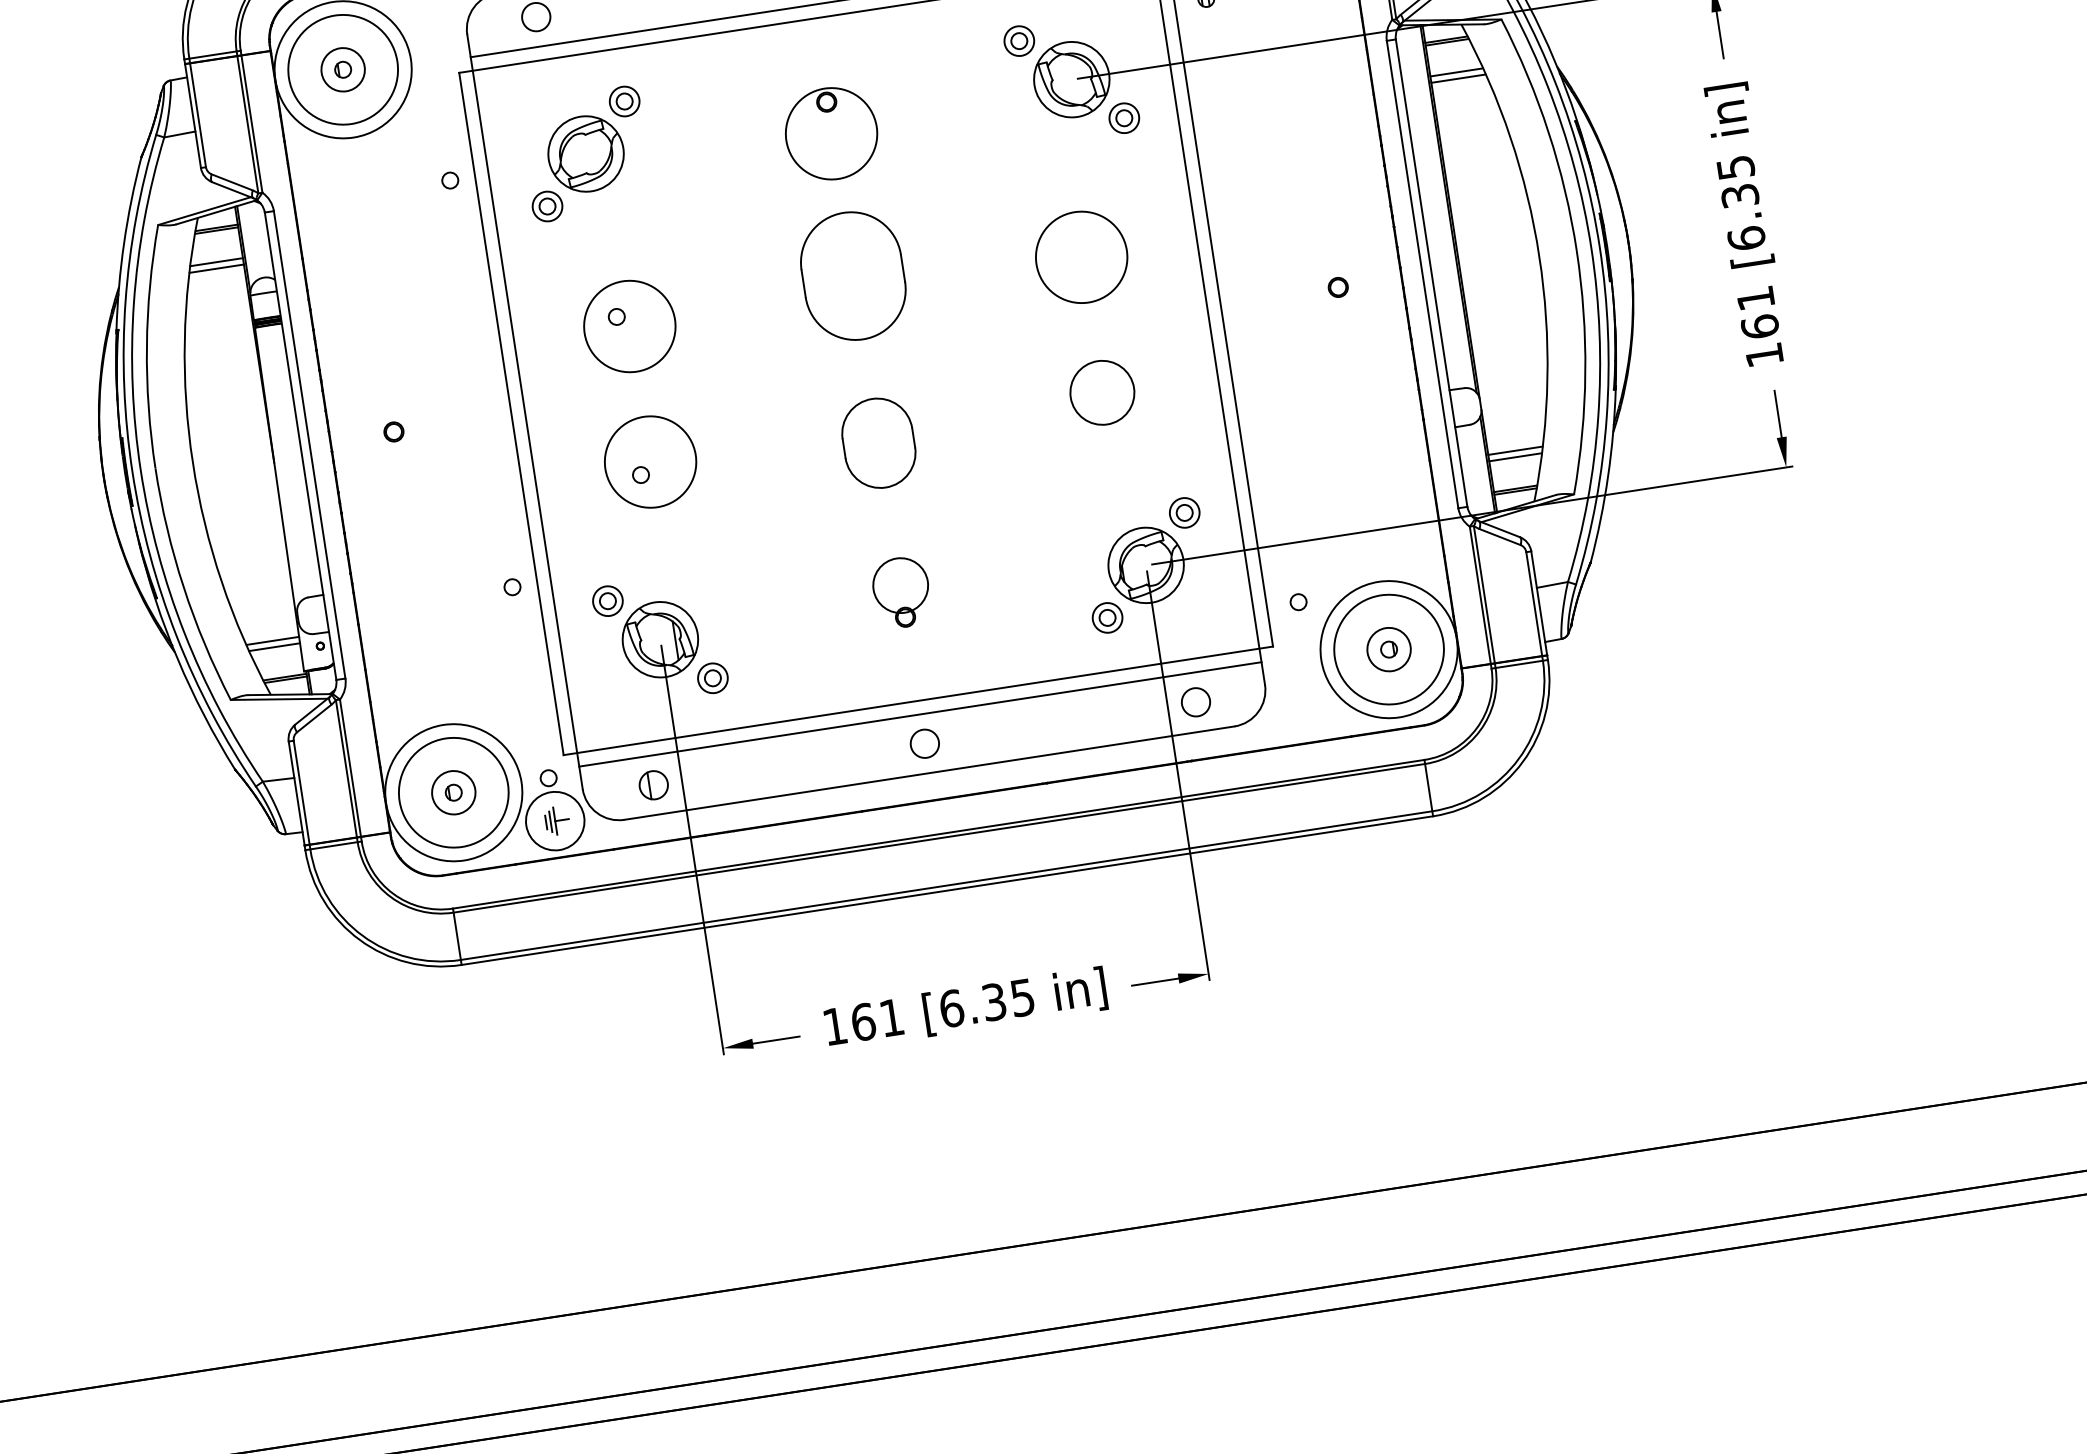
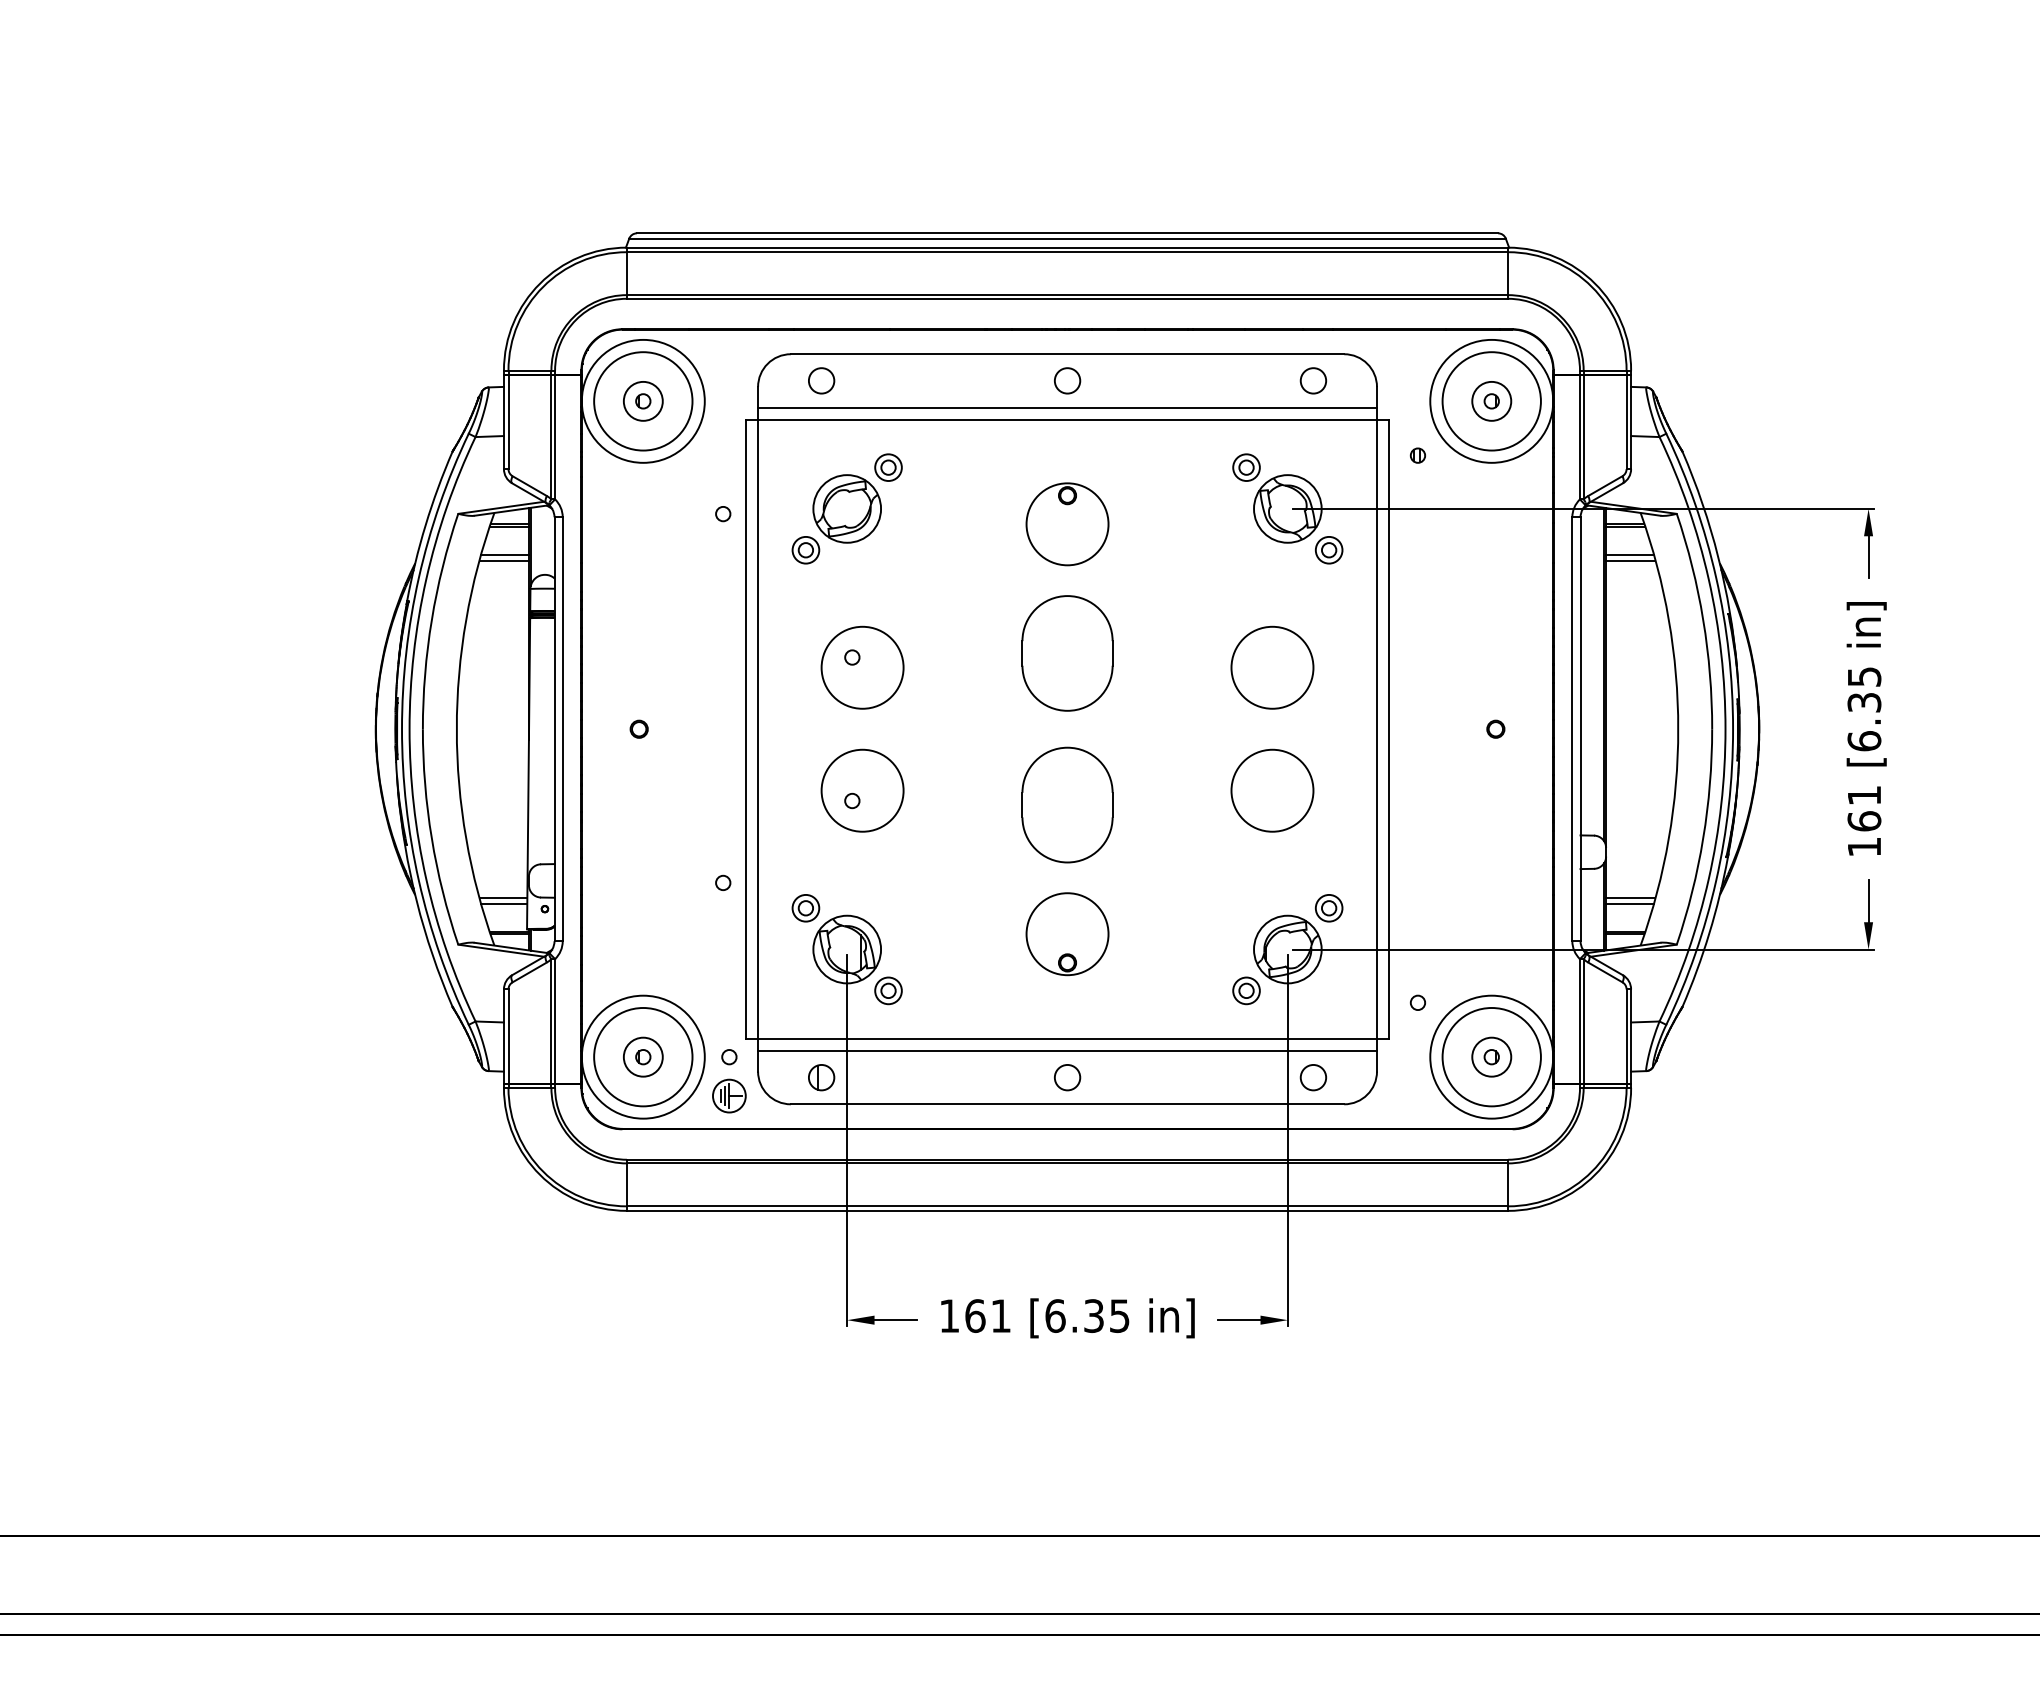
circle: (1102, 392) -> (1272, 790), size x1.43
part: (878, 442) -> (1067, 804), size x1.43
circle: (900, 585) -> (1067, 934), size x1.67
circle: (555, 820) -> (729, 1095), size x0.62

